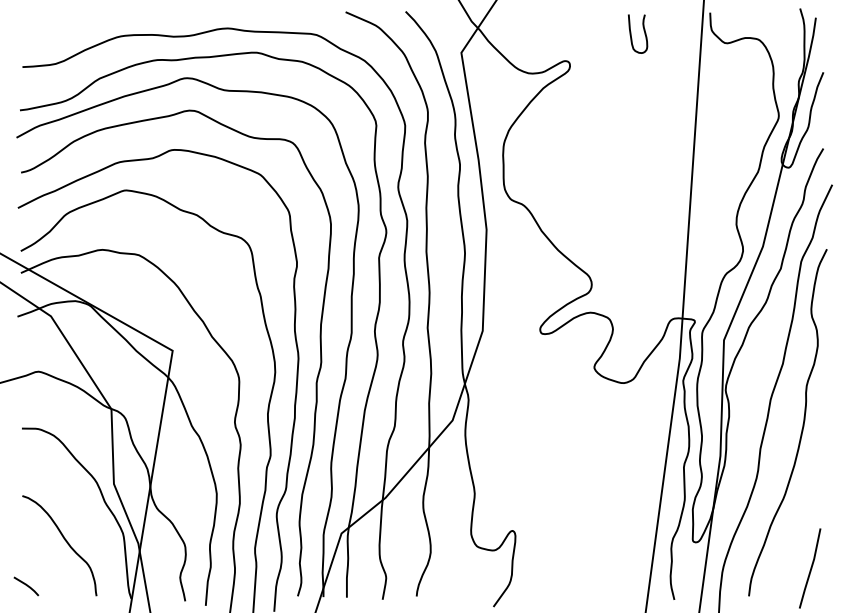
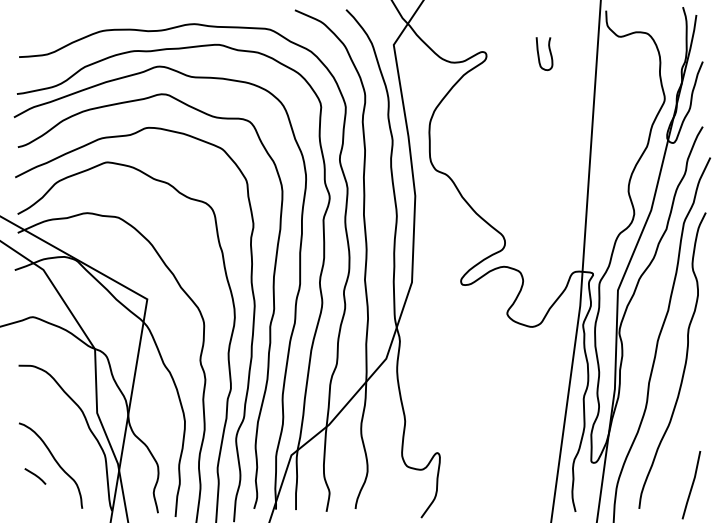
curve: (632, 34) -> (539, 54), moved
line: (26, 586) -> (35, 476), moved

